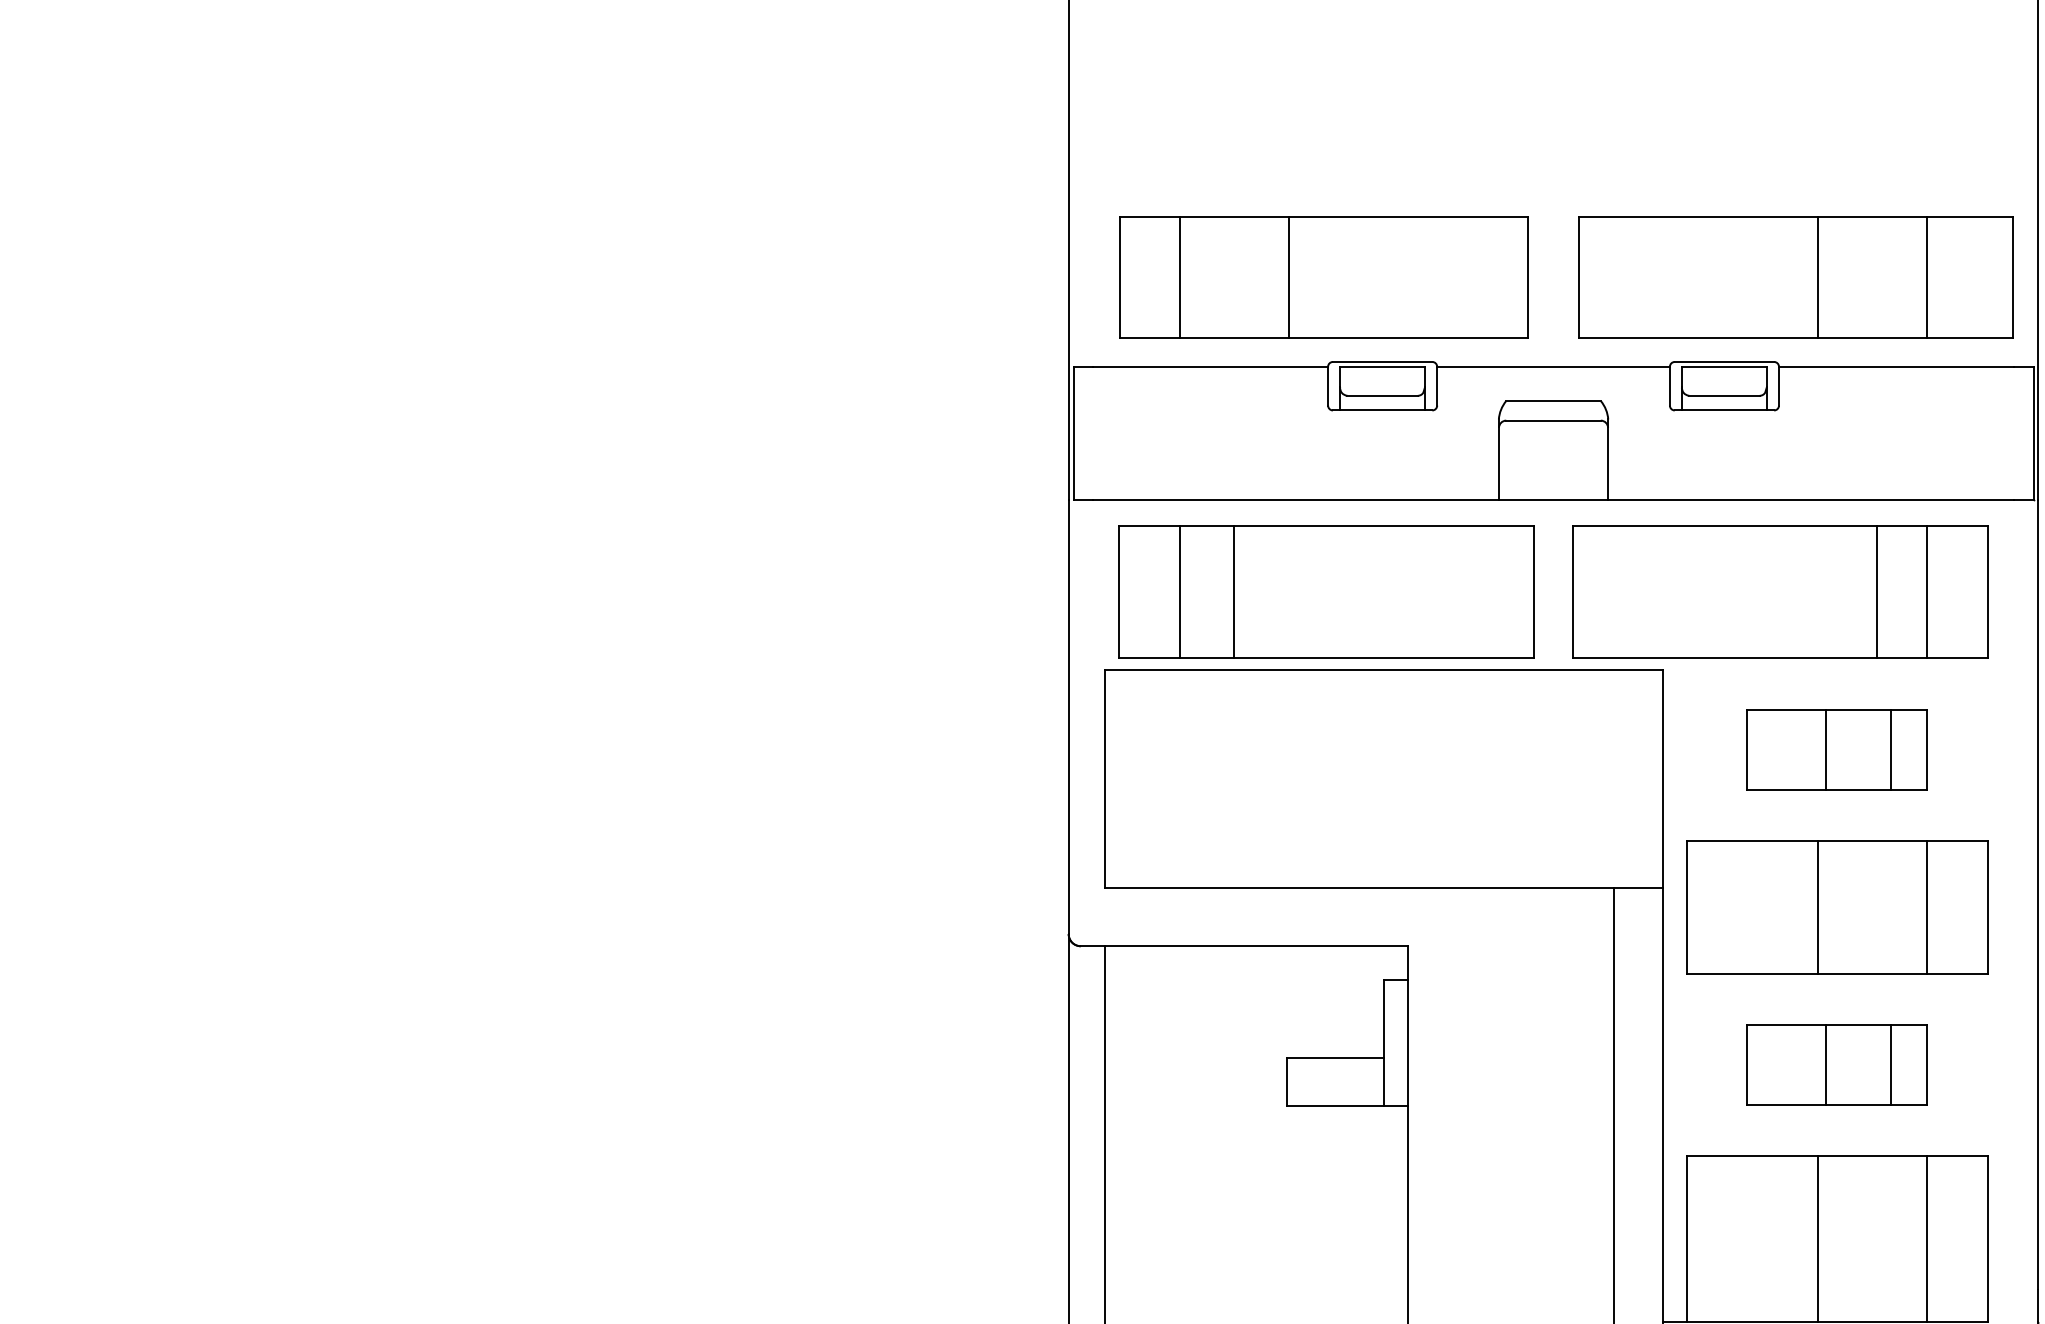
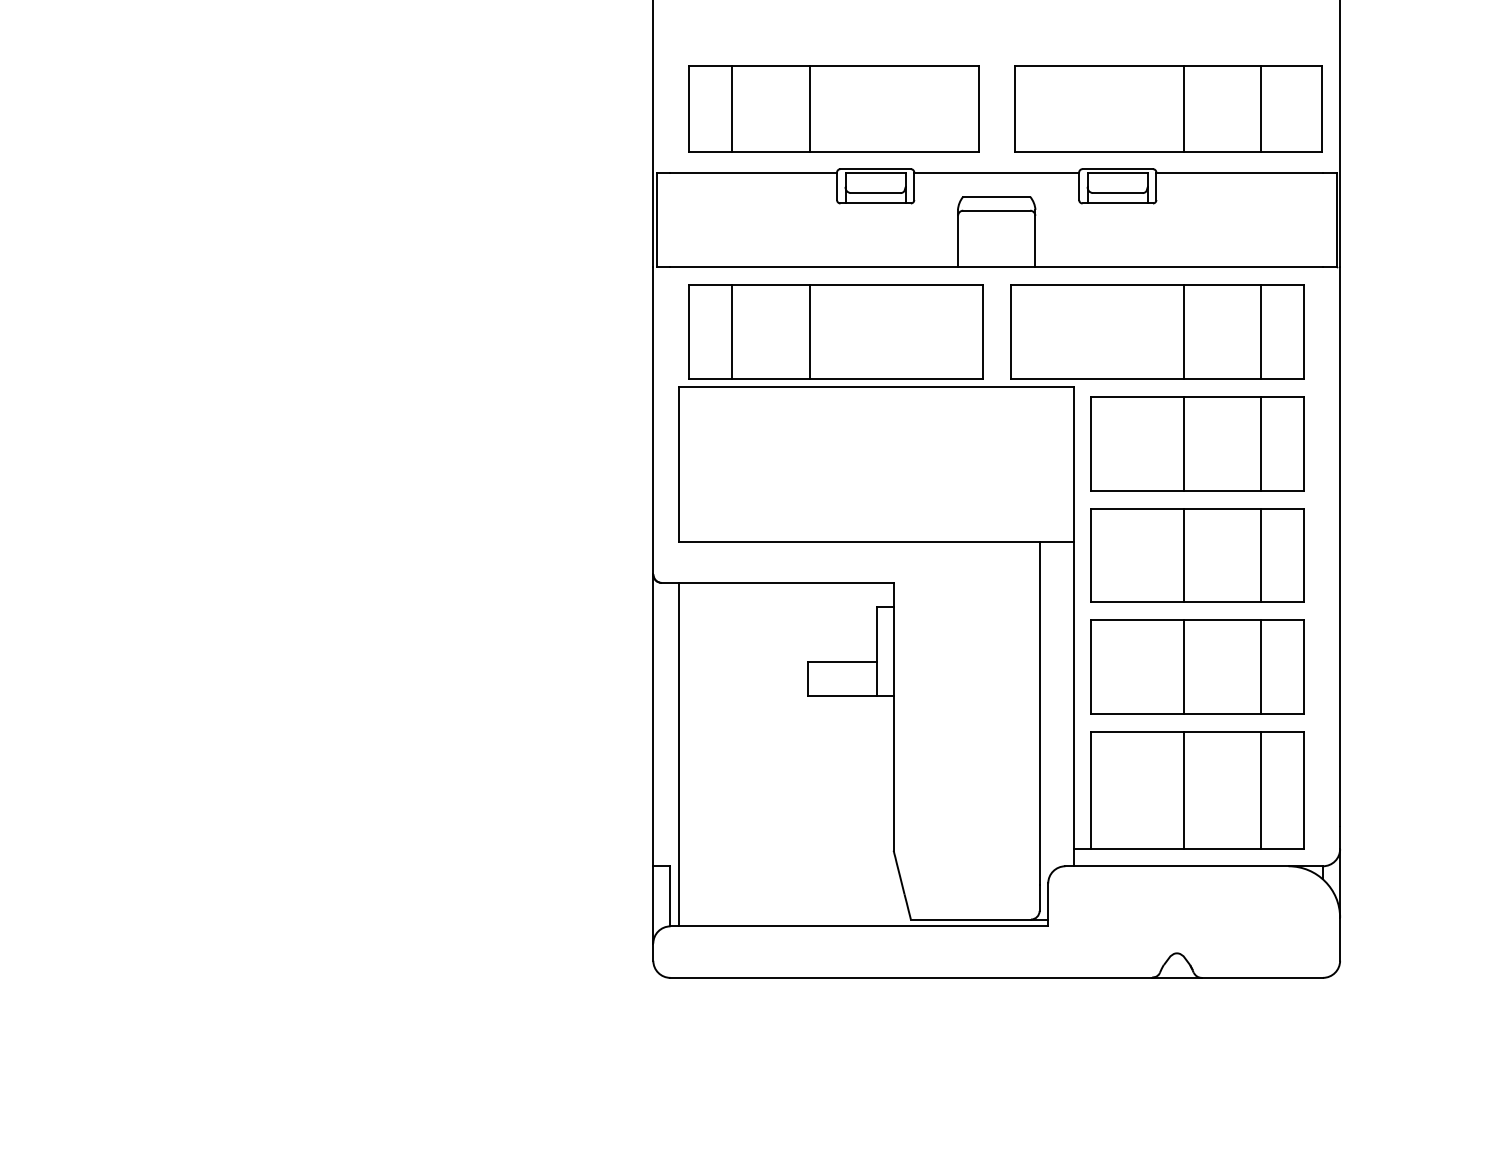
line: (1234, 592) -> (809, 332), moved
line: (1876, 592) -> (1183, 332), moved
part: (1837, 749) -> (1197, 443), size x1.67
part: (1837, 1064) -> (1197, 666), size x1.67

